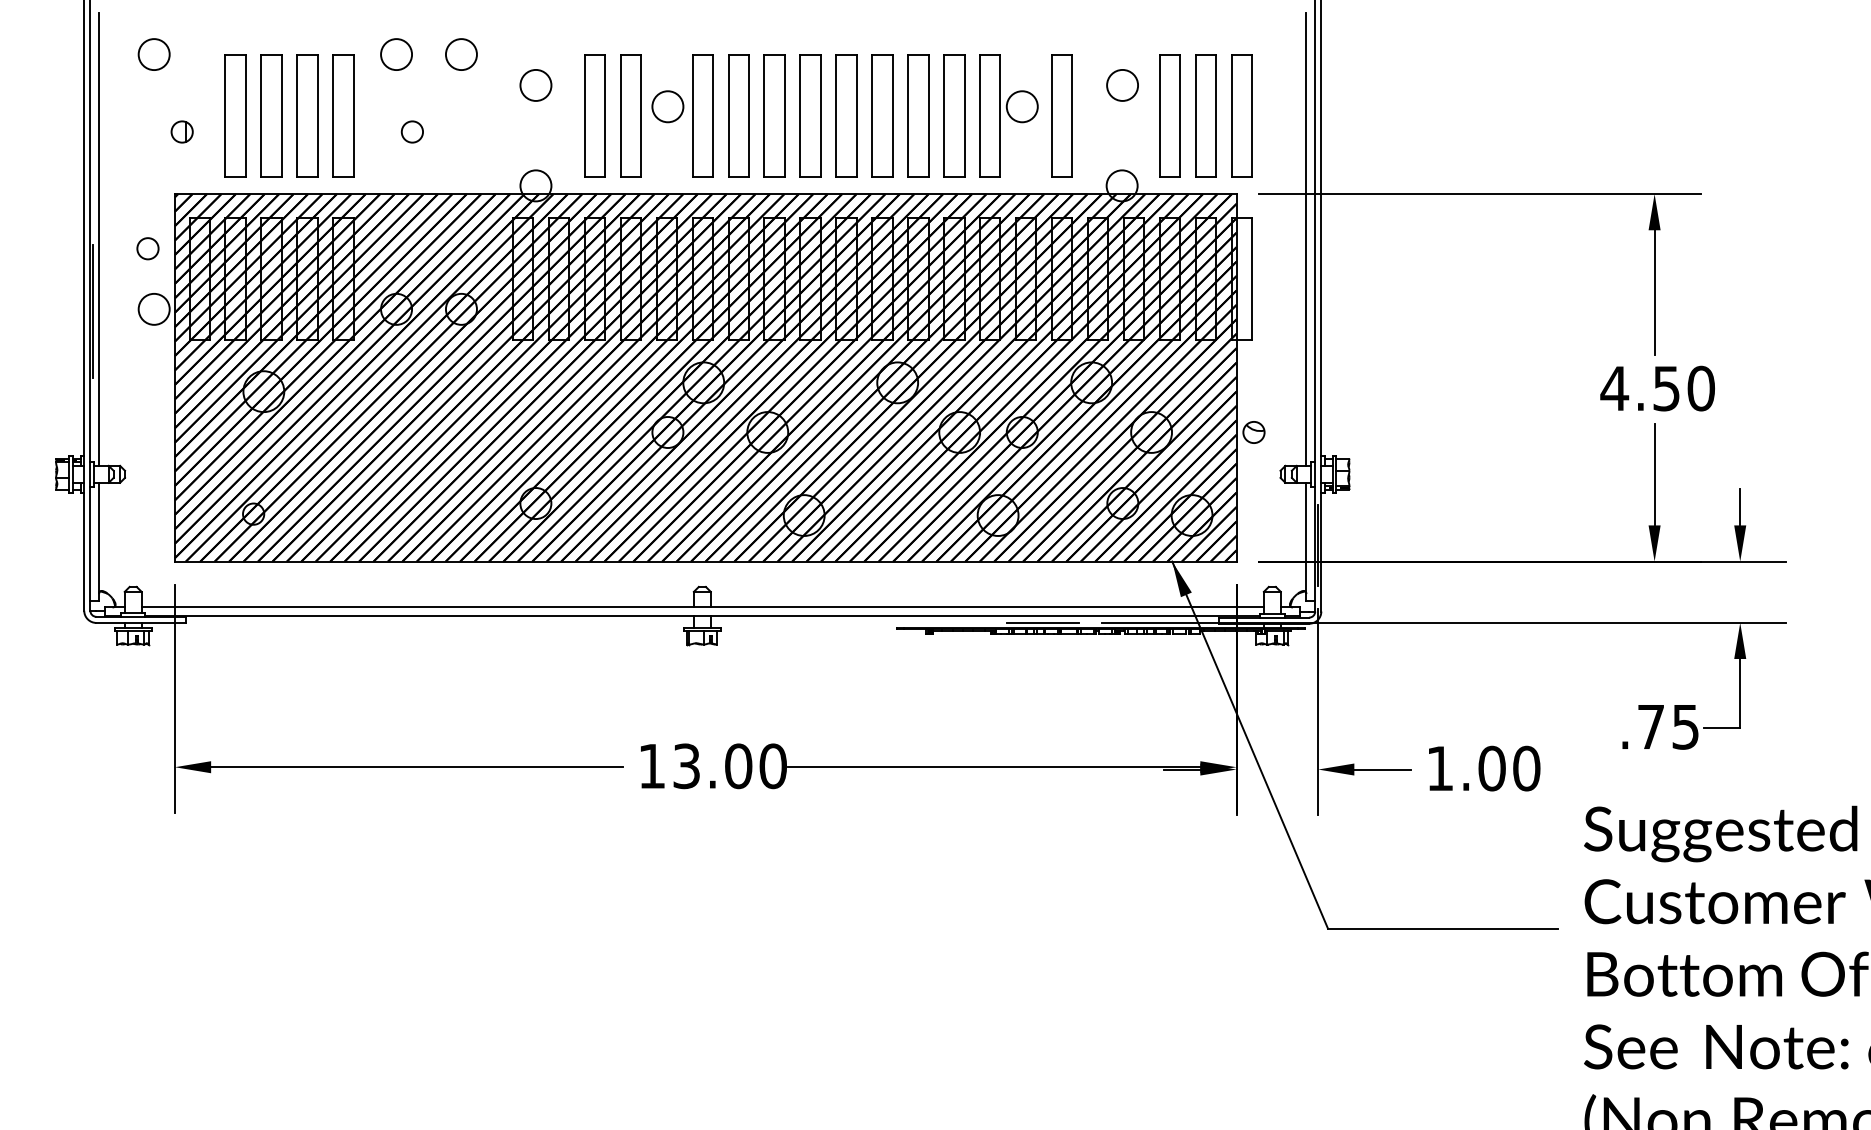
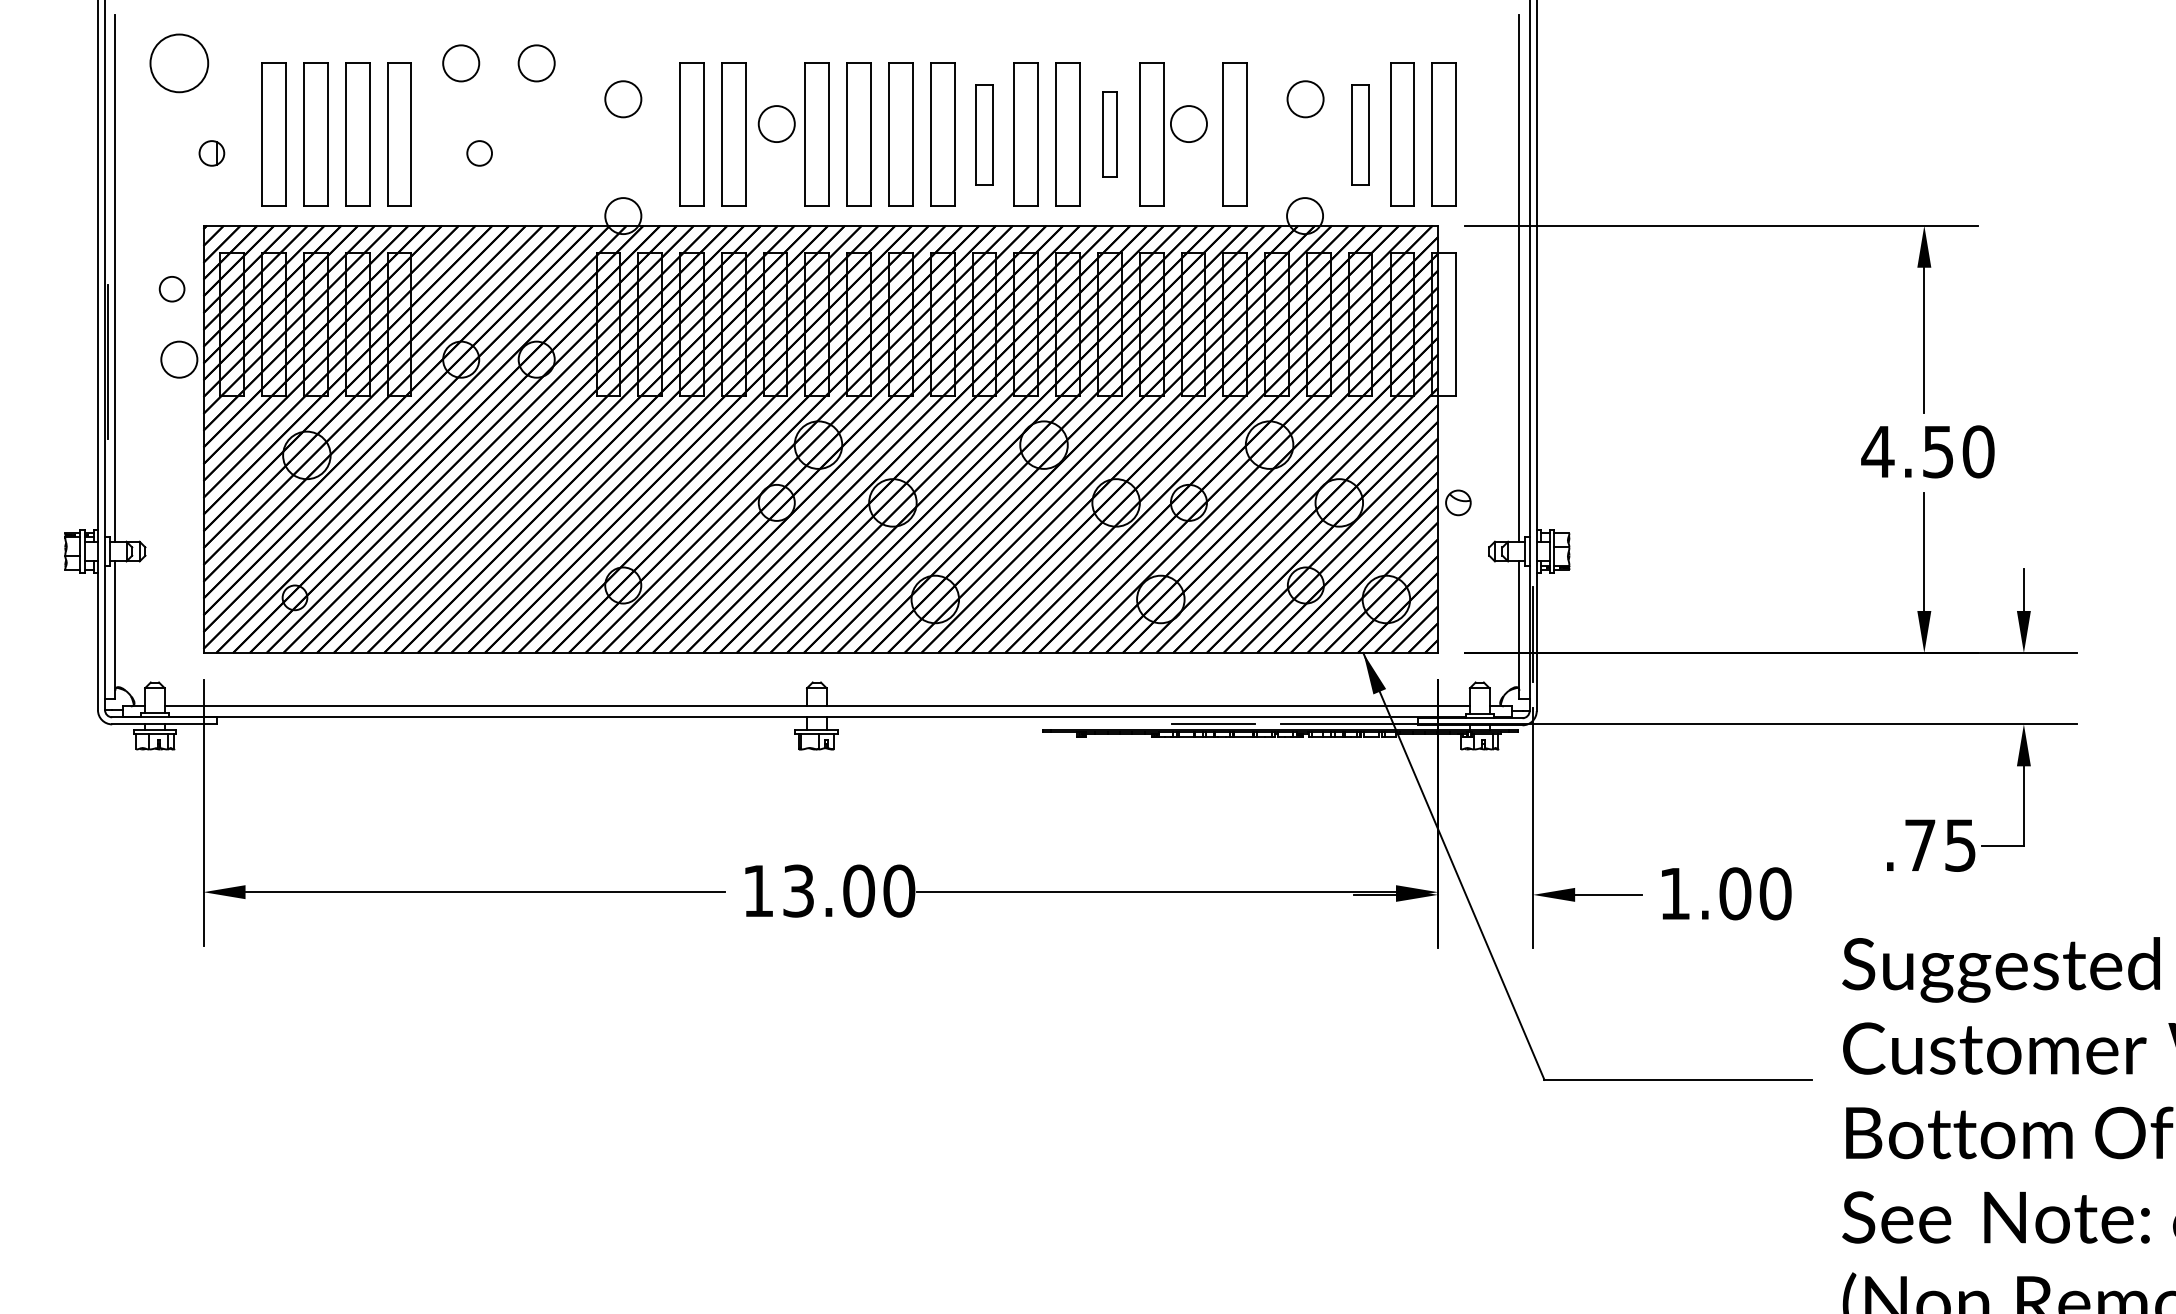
circle: (153, 54) -> (178, 63), size x1.6
part: (846, 115) -> (984, 134), size x0.7
part: (954, 115) -> (1110, 134), size x0.6
part: (1169, 115) -> (1360, 134), size x0.7

